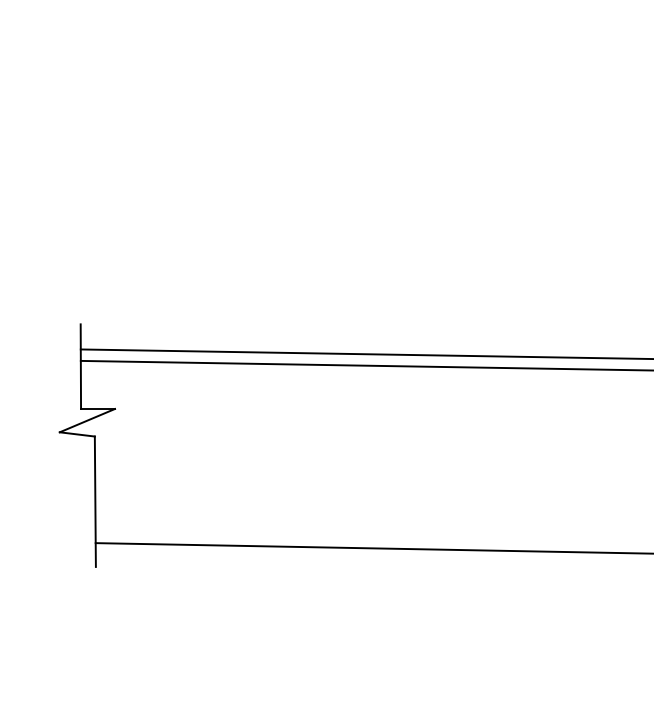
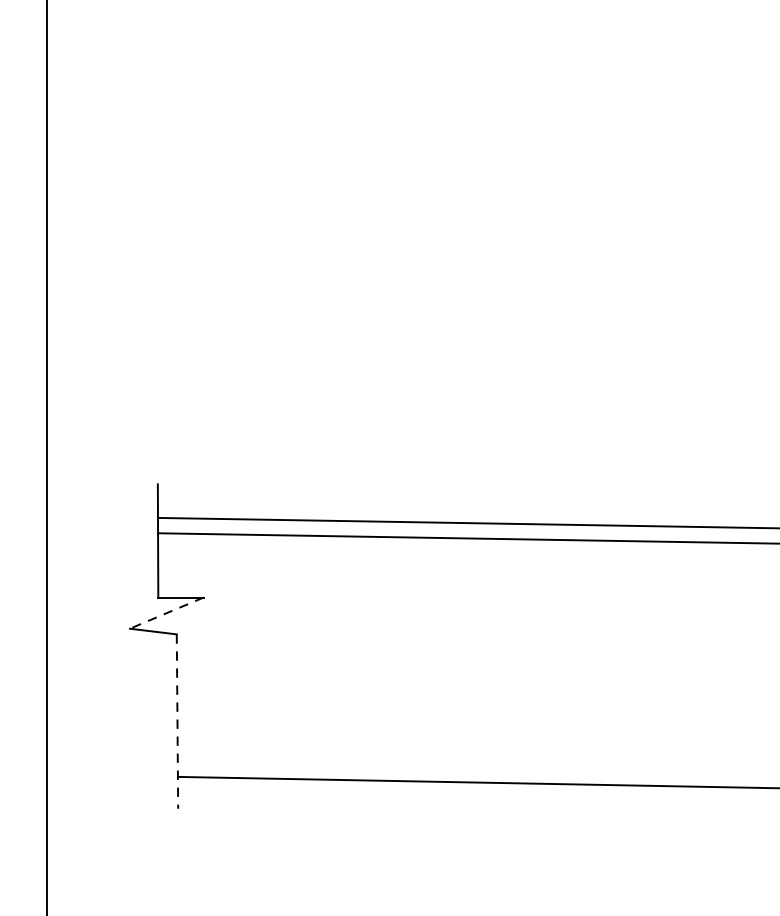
line: (87, 420) -> (166, 612), solid -> dashed
line: (95, 502) -> (177, 722), solid -> dashed

